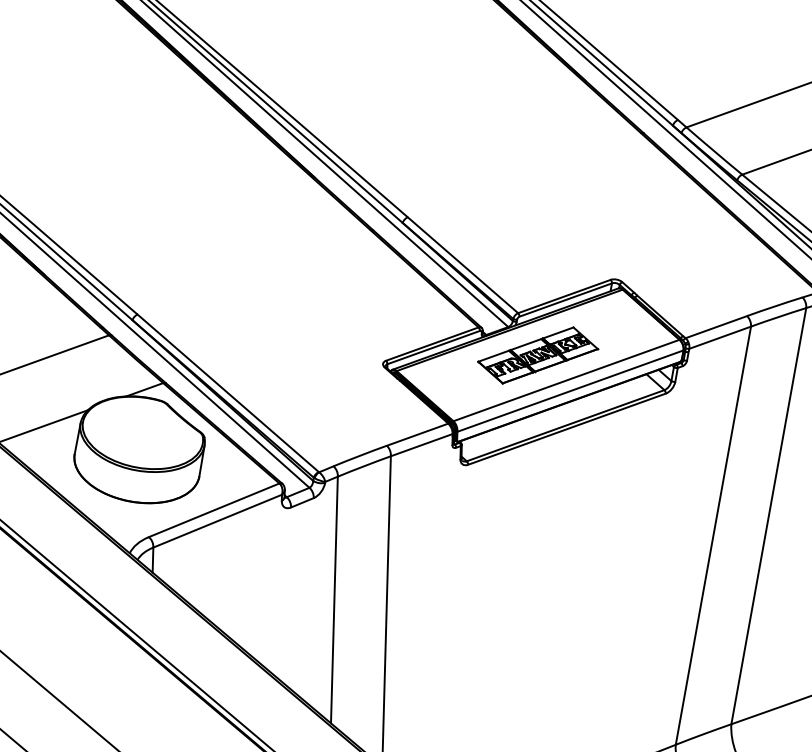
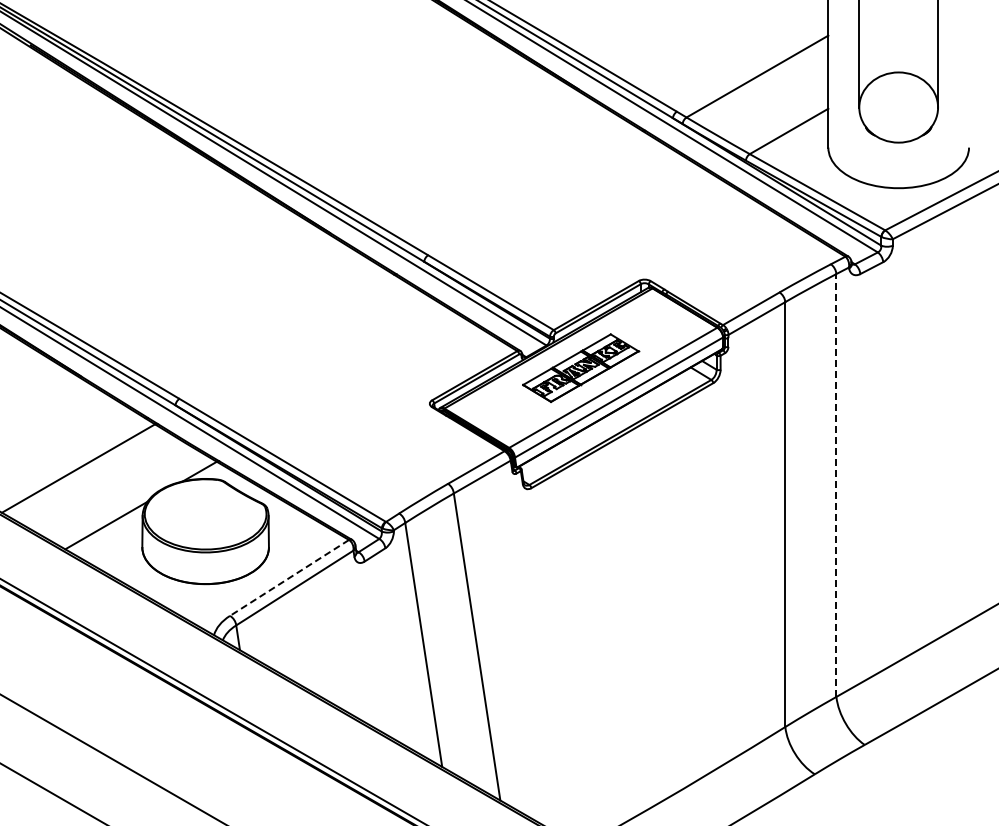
line: (214, 509) -> (289, 577), solid -> dashed
line: (769, 515) -> (836, 484), solid -> dashed

